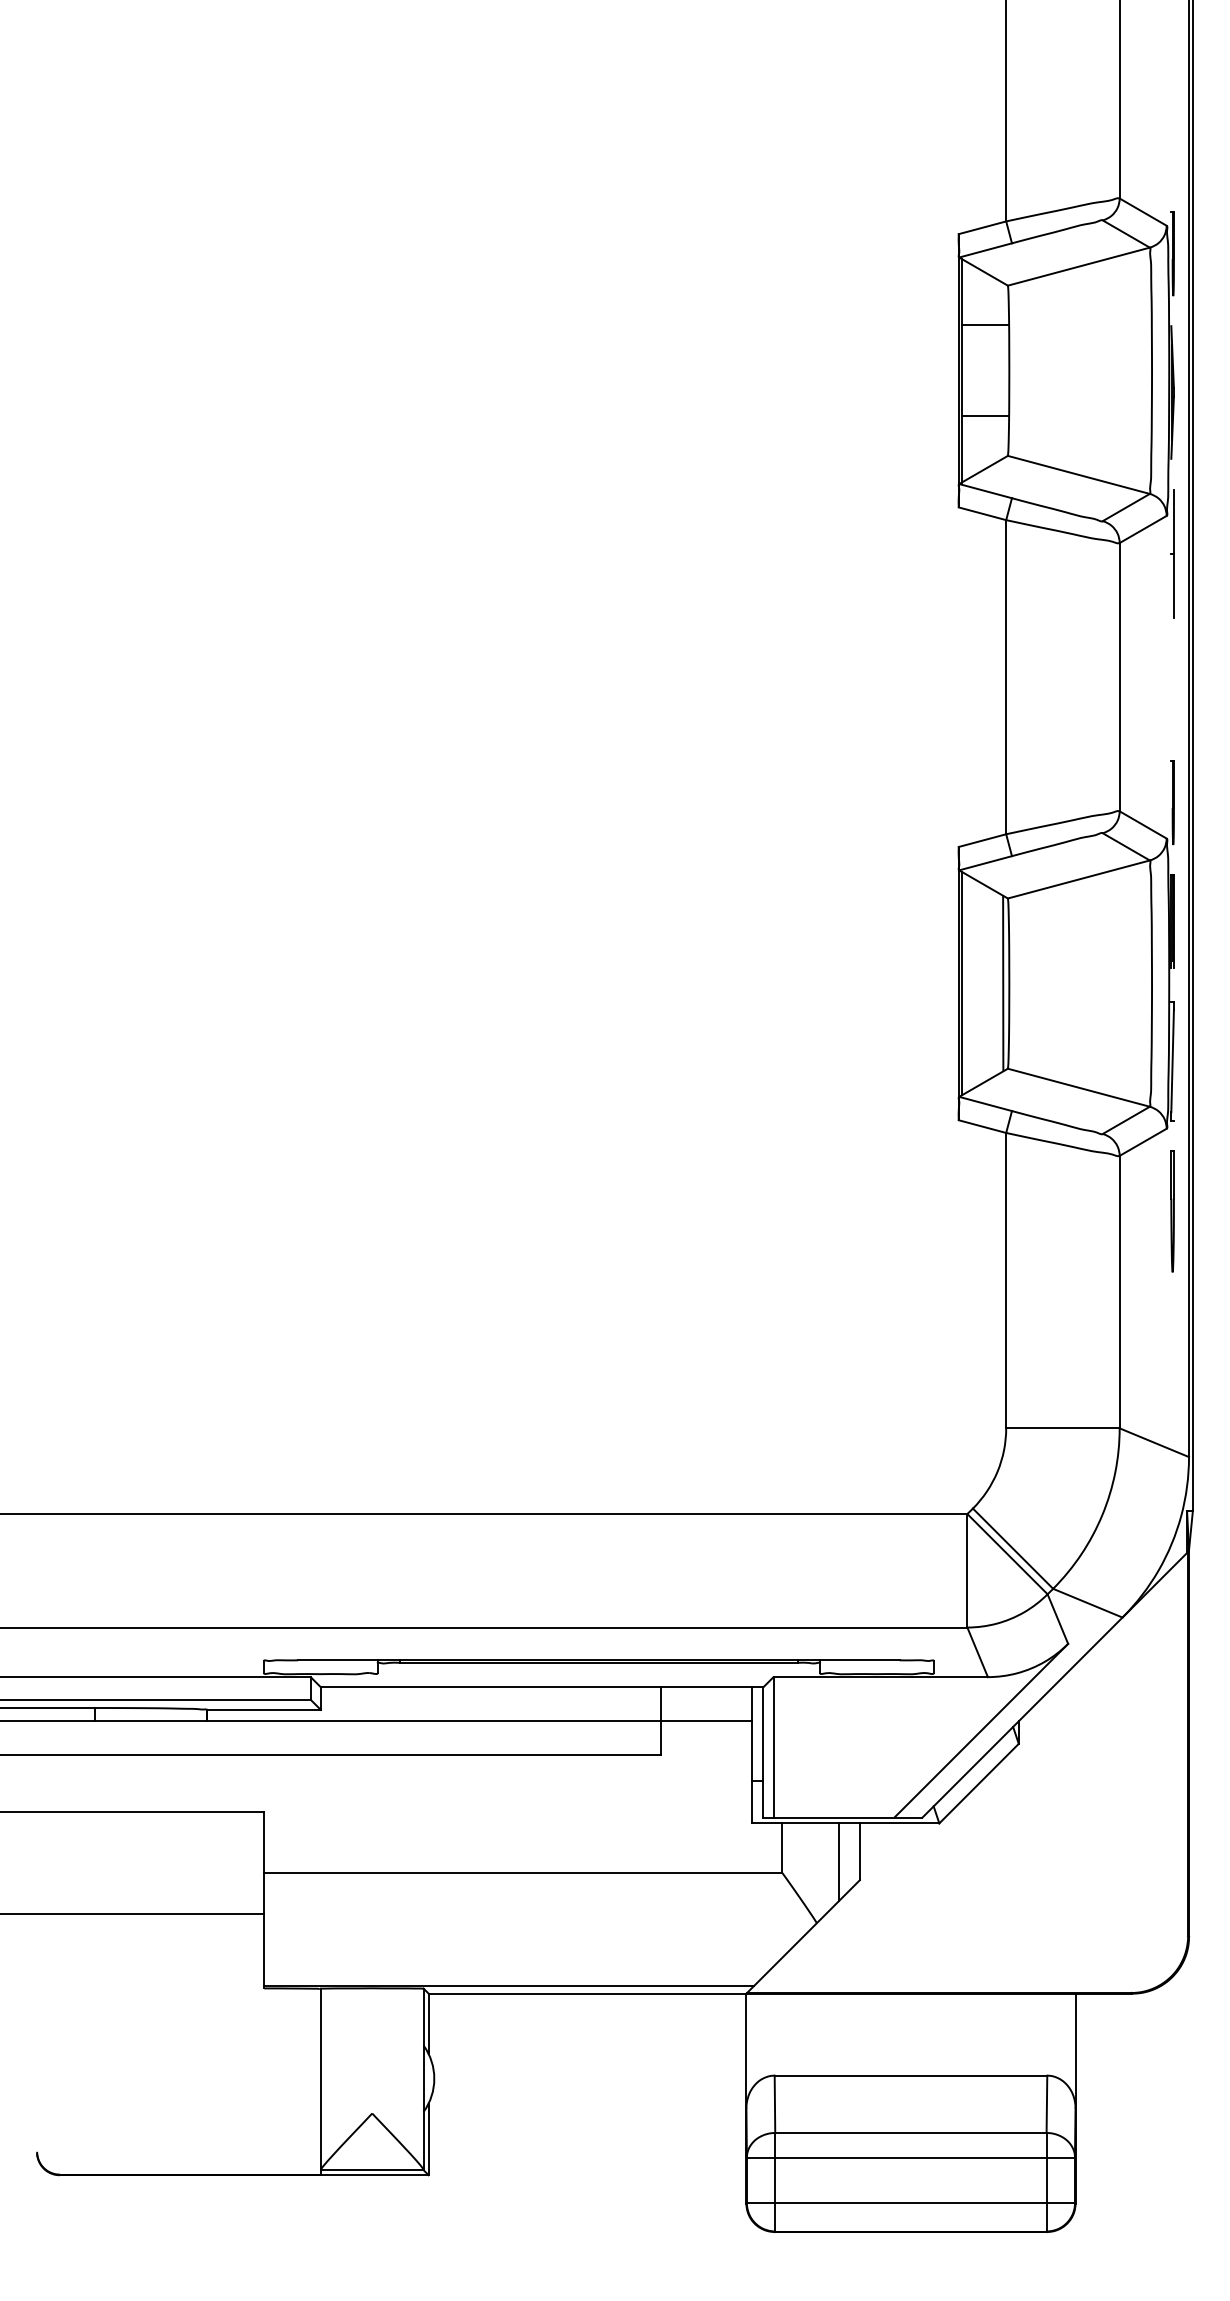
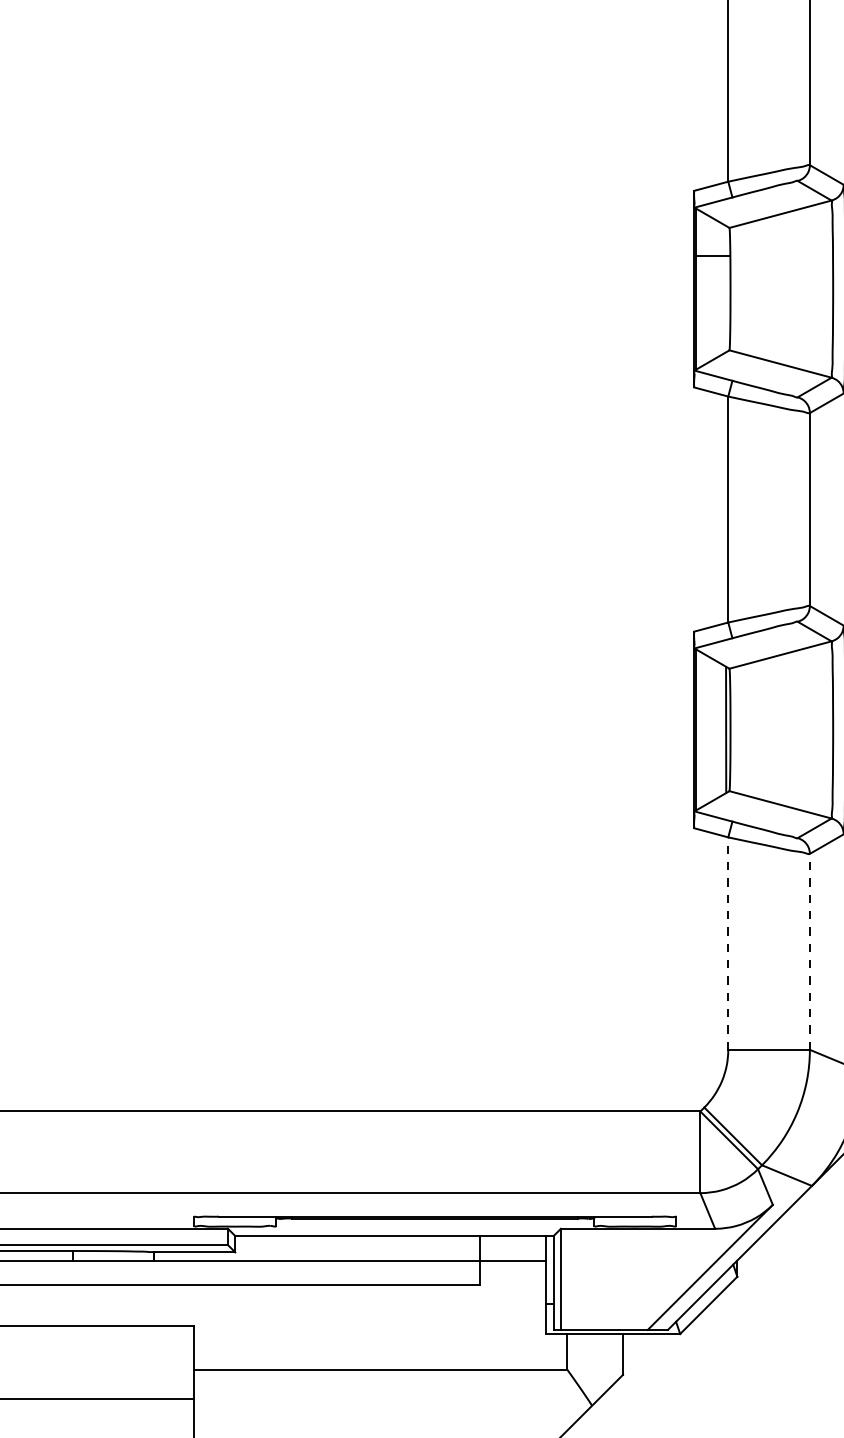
line: (985, 416) -> (713, 322), removed
line: (1006, 1280) -> (728, 943), solid -> dashed
line: (1119, 1291) -> (809, 951), solid -> dashed
line: (839, 1861) -> (608, 1361), removed

